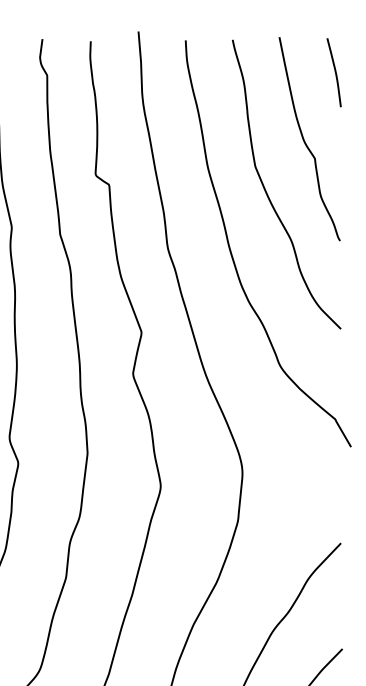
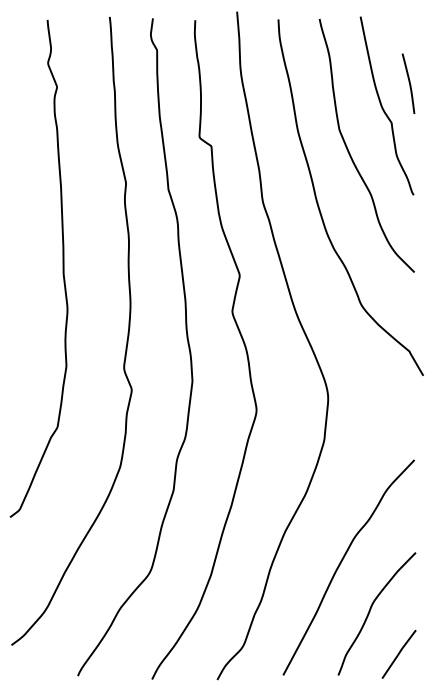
curve: (334, 71) -> (408, 82), moved

